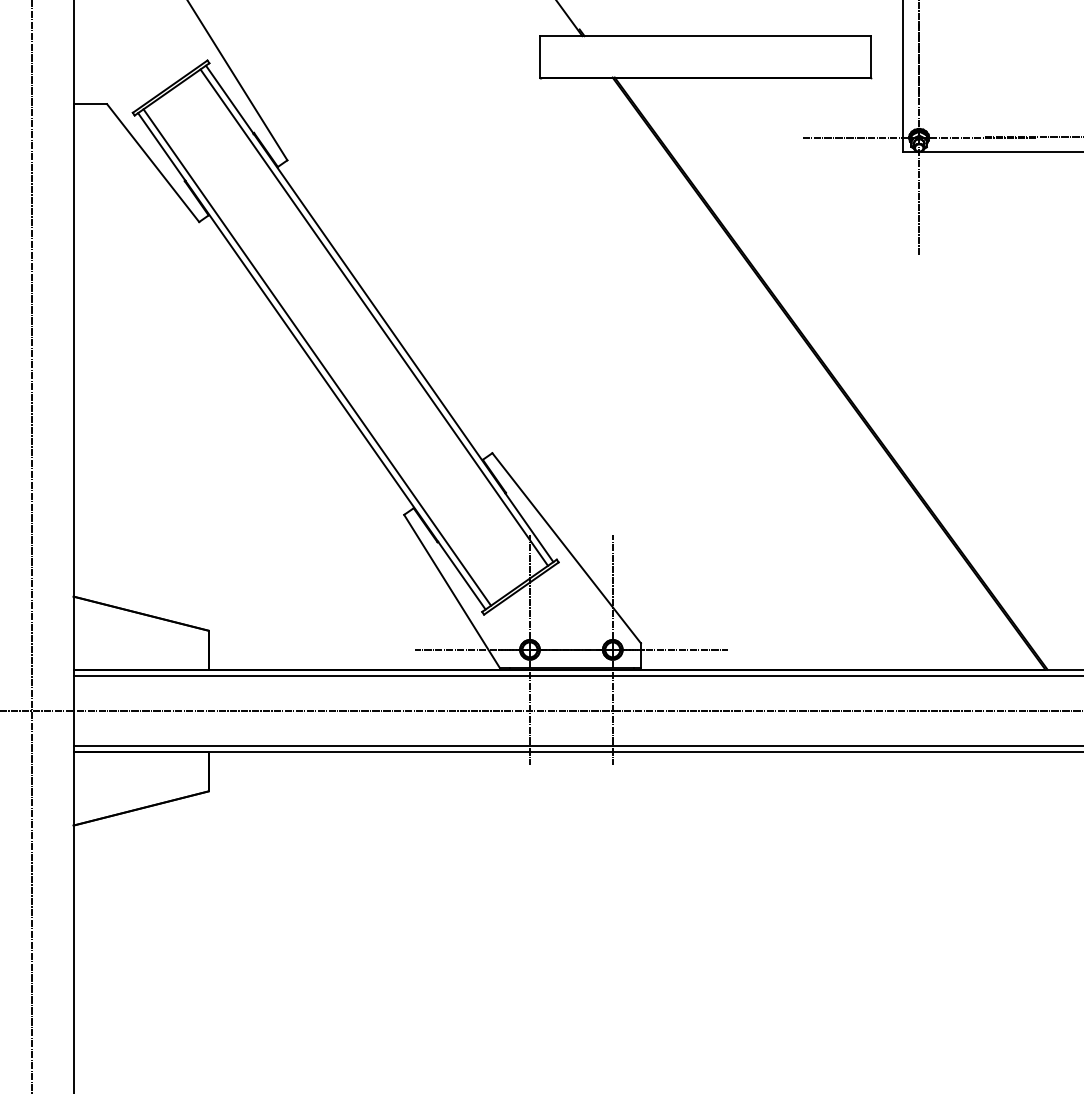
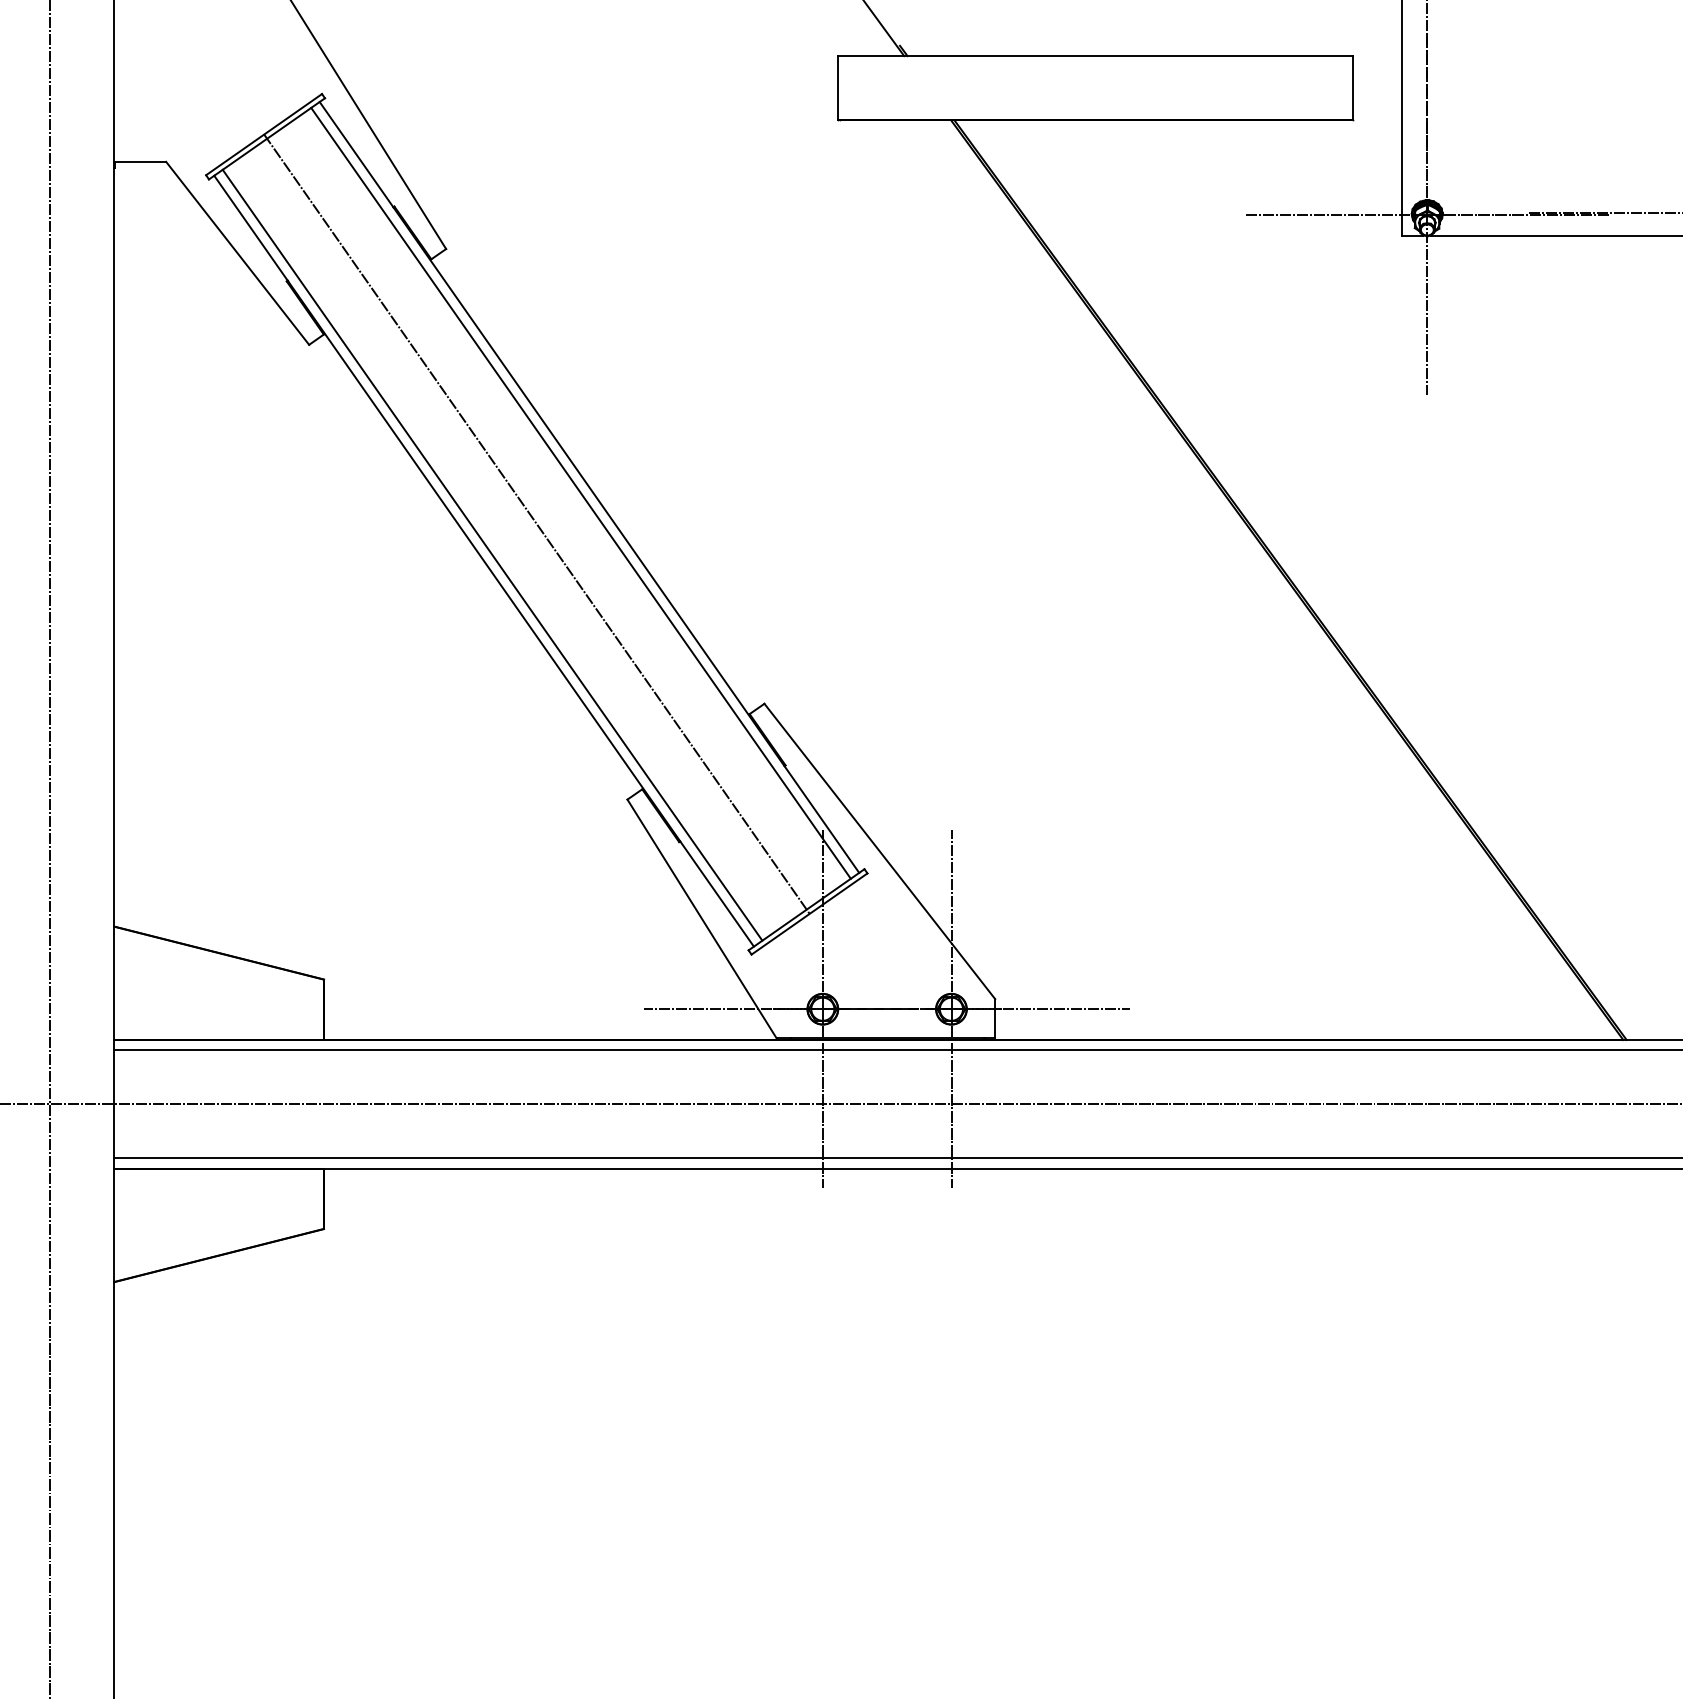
line: (345, 337) -> (536, 524), added

